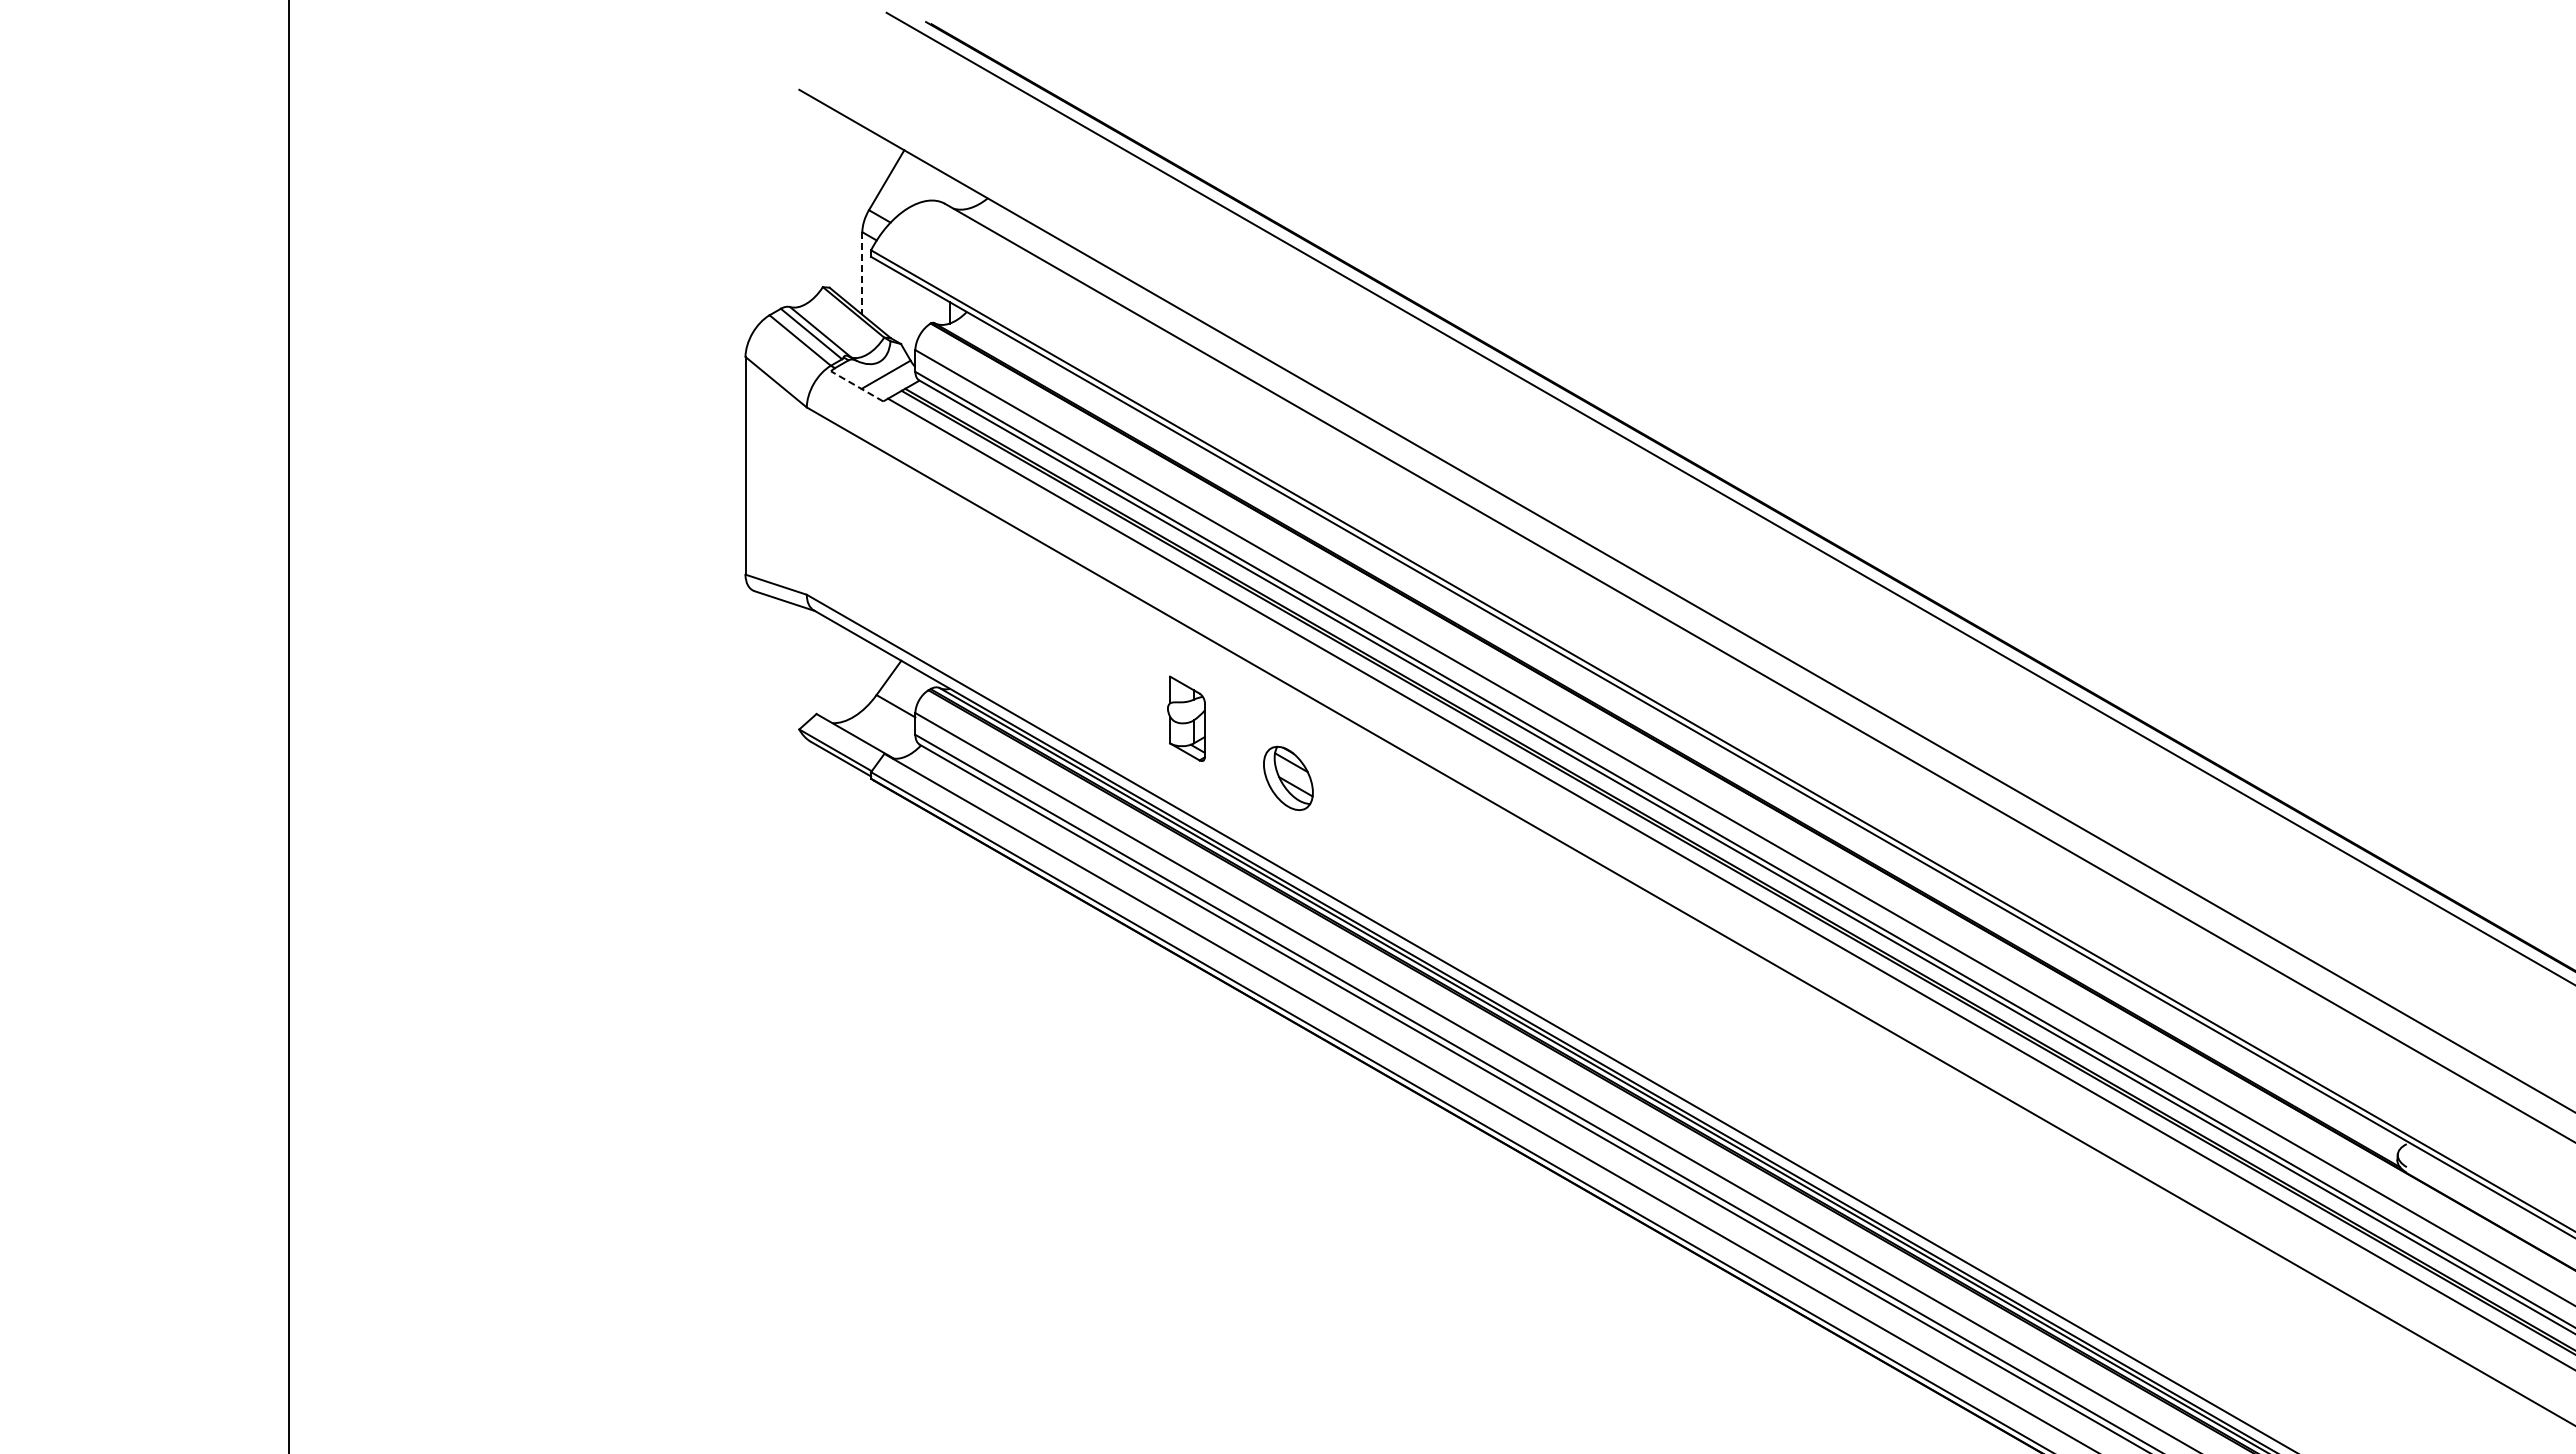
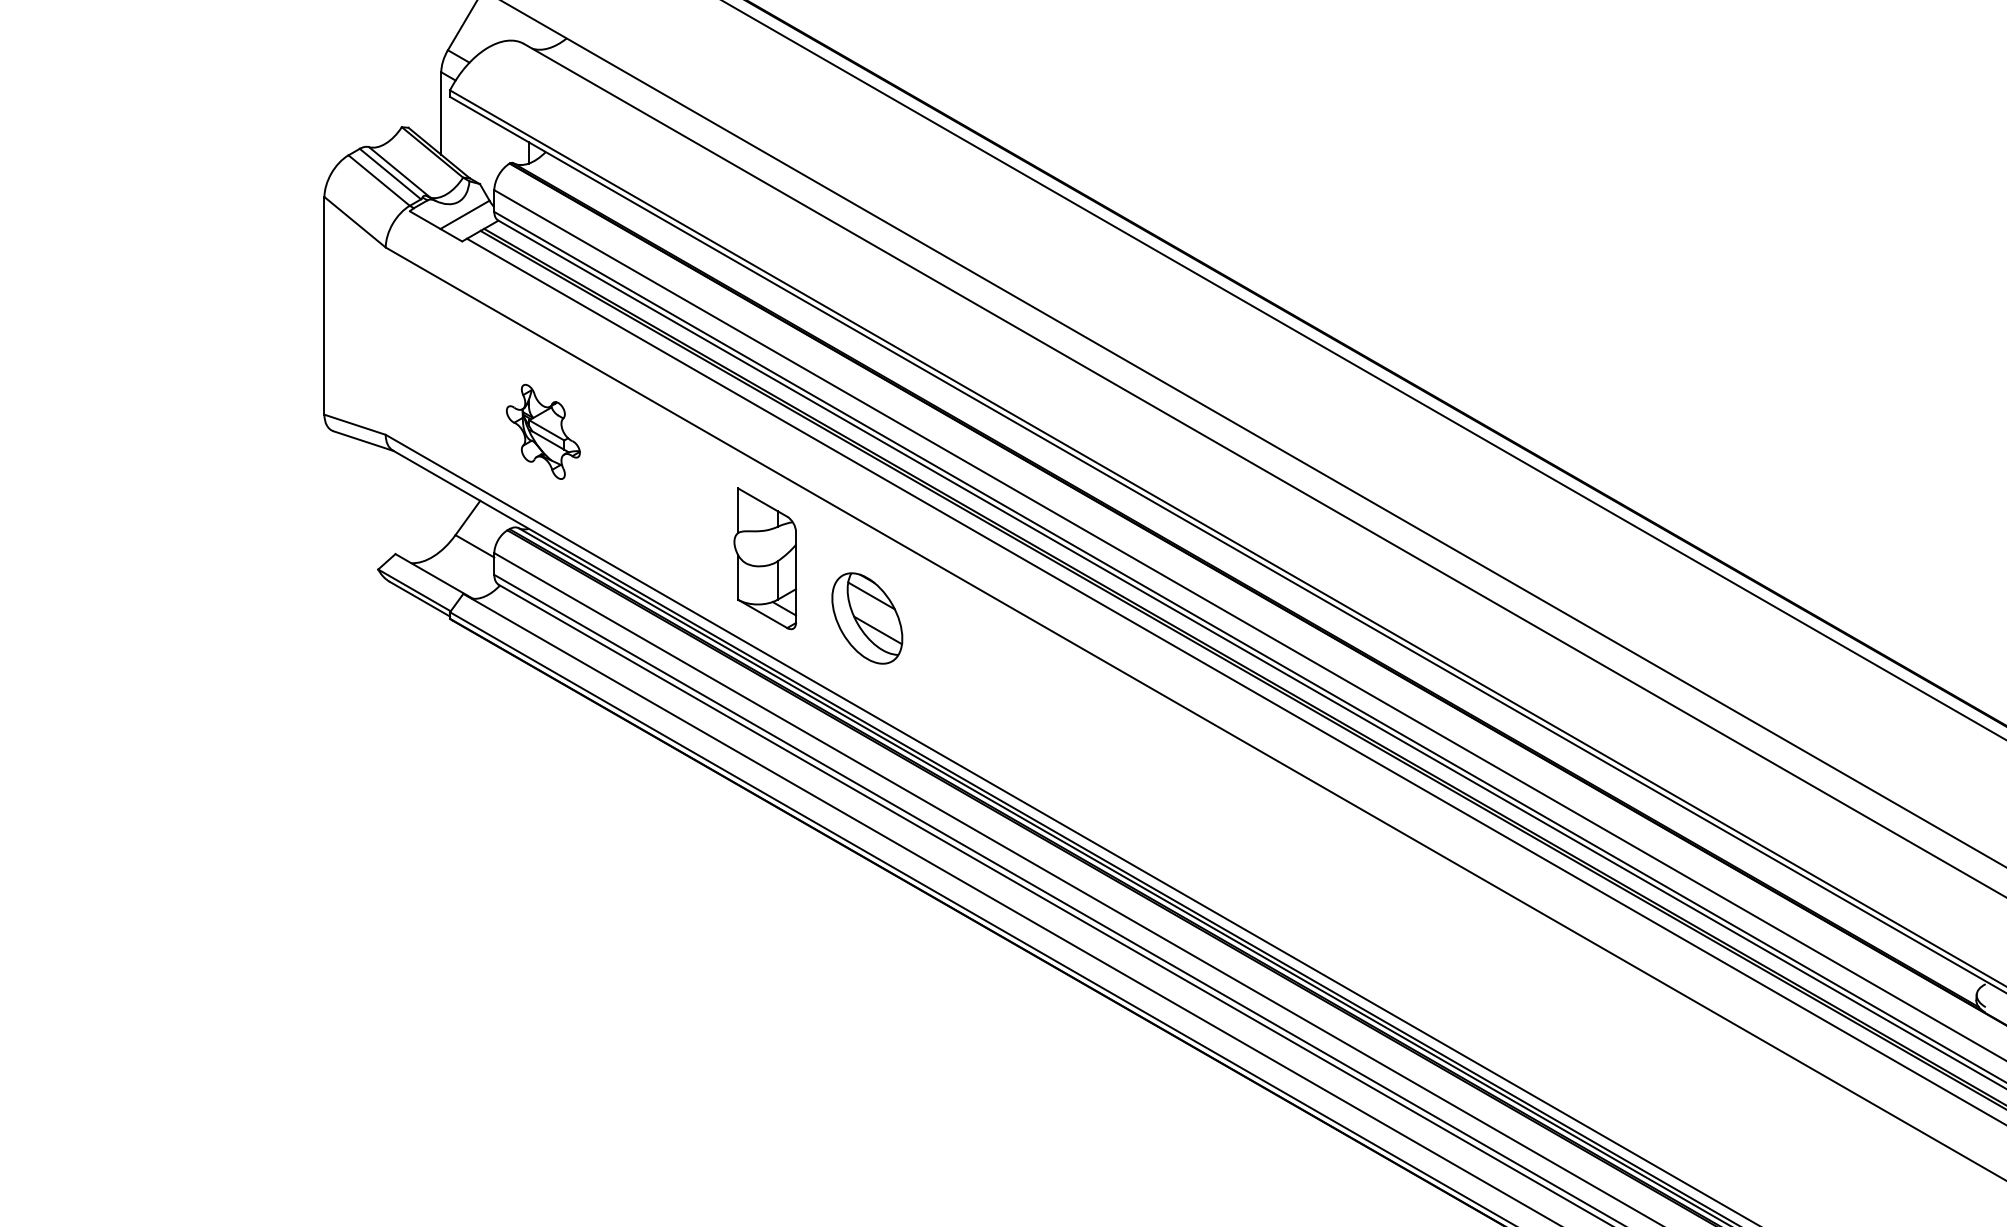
line: (862, 273) -> (441, 113), dashed -> solid
line: (856, 386) -> (435, 226), dashed -> solid
part: (964, 591) -> (543, 431), added
part: (1186, 718) -> (765, 558), size x1.67
part: (1288, 778) -> (867, 618), size x1.43

